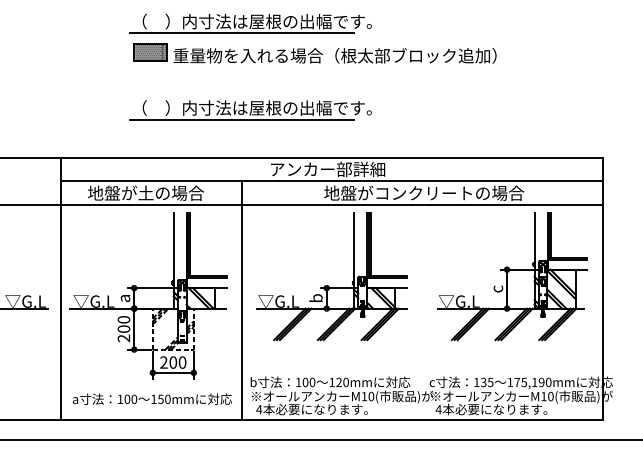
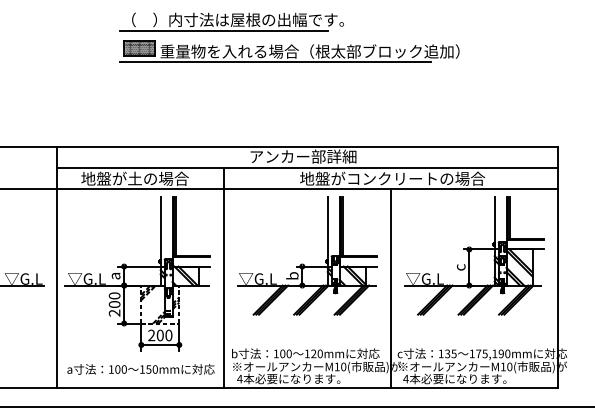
line: (297, 67) -> (275, 62), added
part: (250, 109) -> (231, 101), removed
line: (421, 311) -> (390, 288), added

